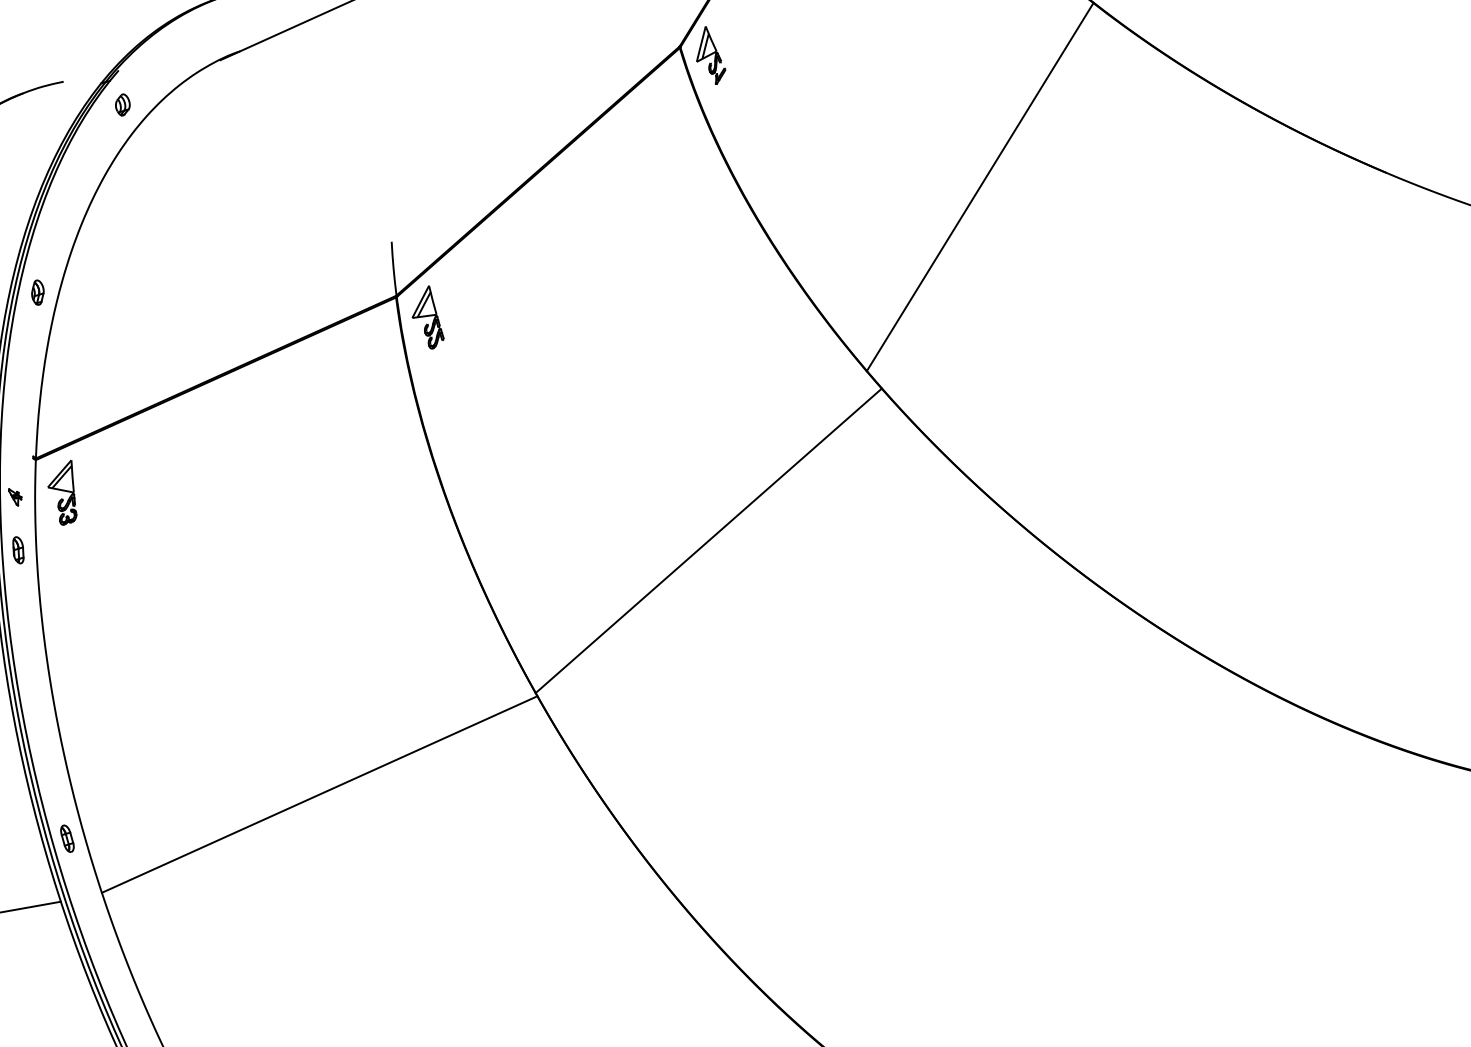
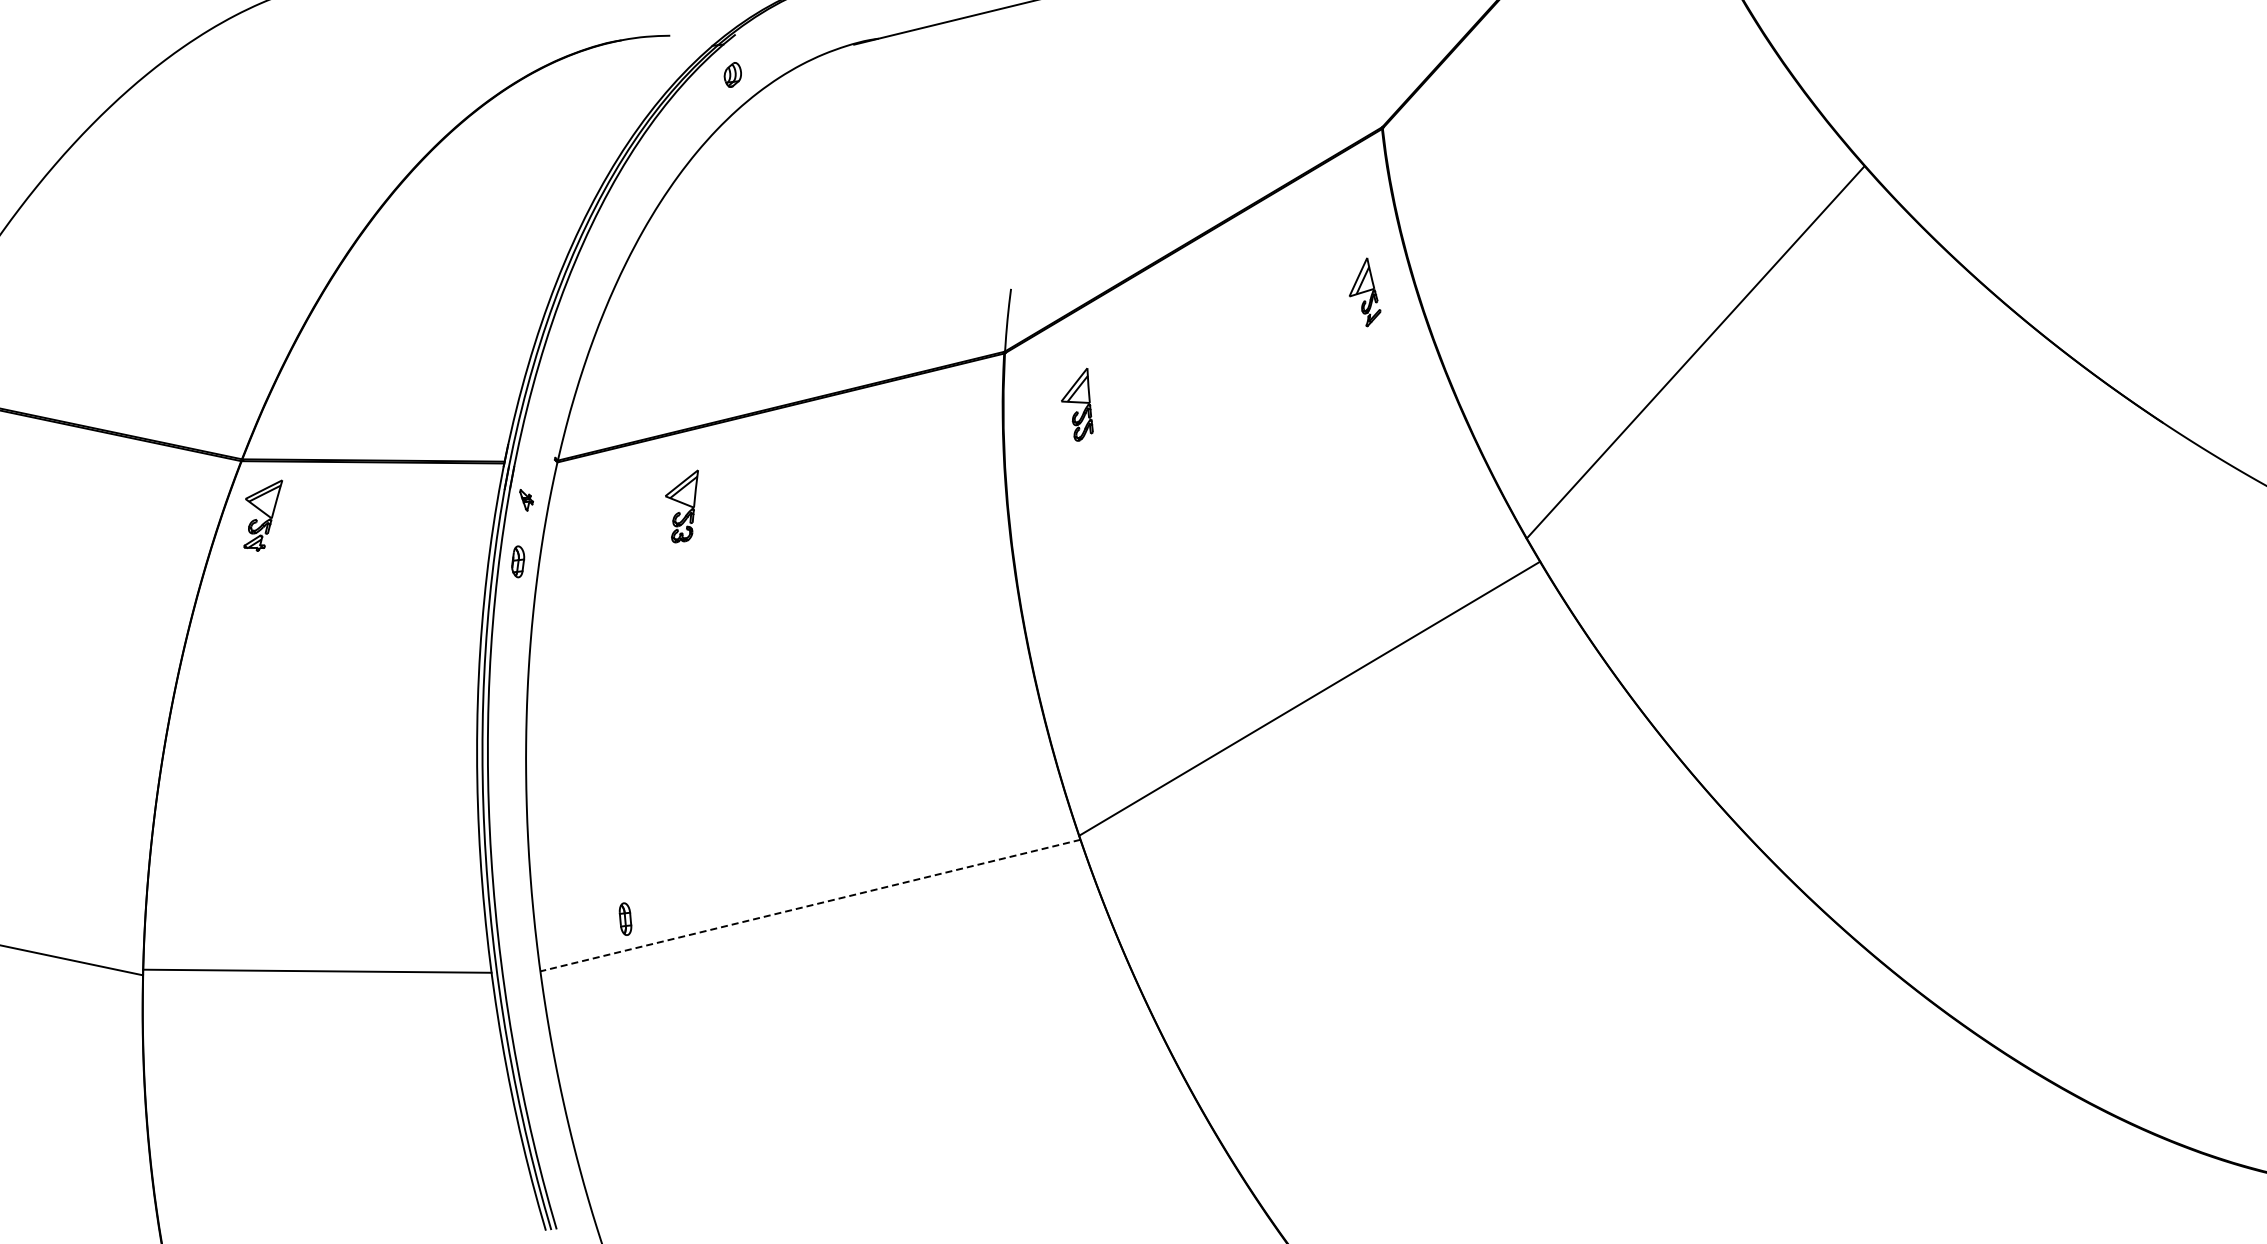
part: (709, 55) -> (1365, 292), moved
part: (37, 292) -> (595, 271), removed
part: (426, 317) -> (1077, 404), moved
part: (63, 493) -> (681, 506), moved
line: (319, 794) -> (810, 905), solid -> dashed
part: (67, 838) -> (625, 918), moved

